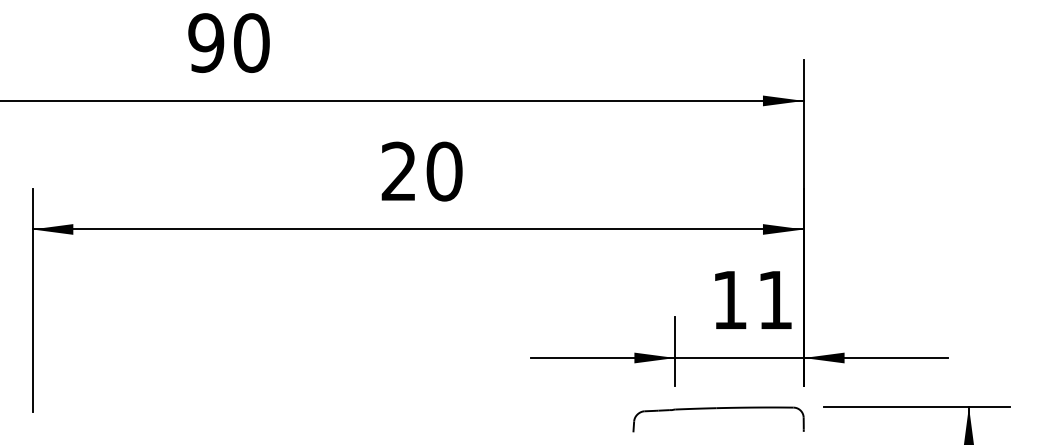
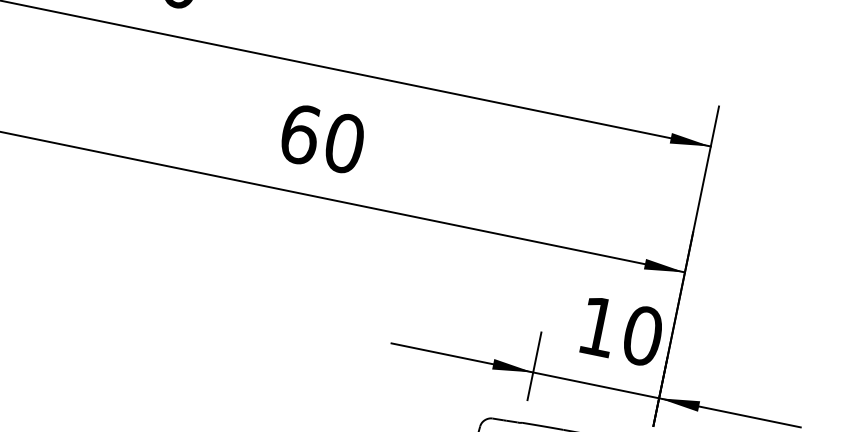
text: (399, 171) -> (300, 134), 20 -> 60
text: (775, 300) -> (642, 336), 11 -> 10

